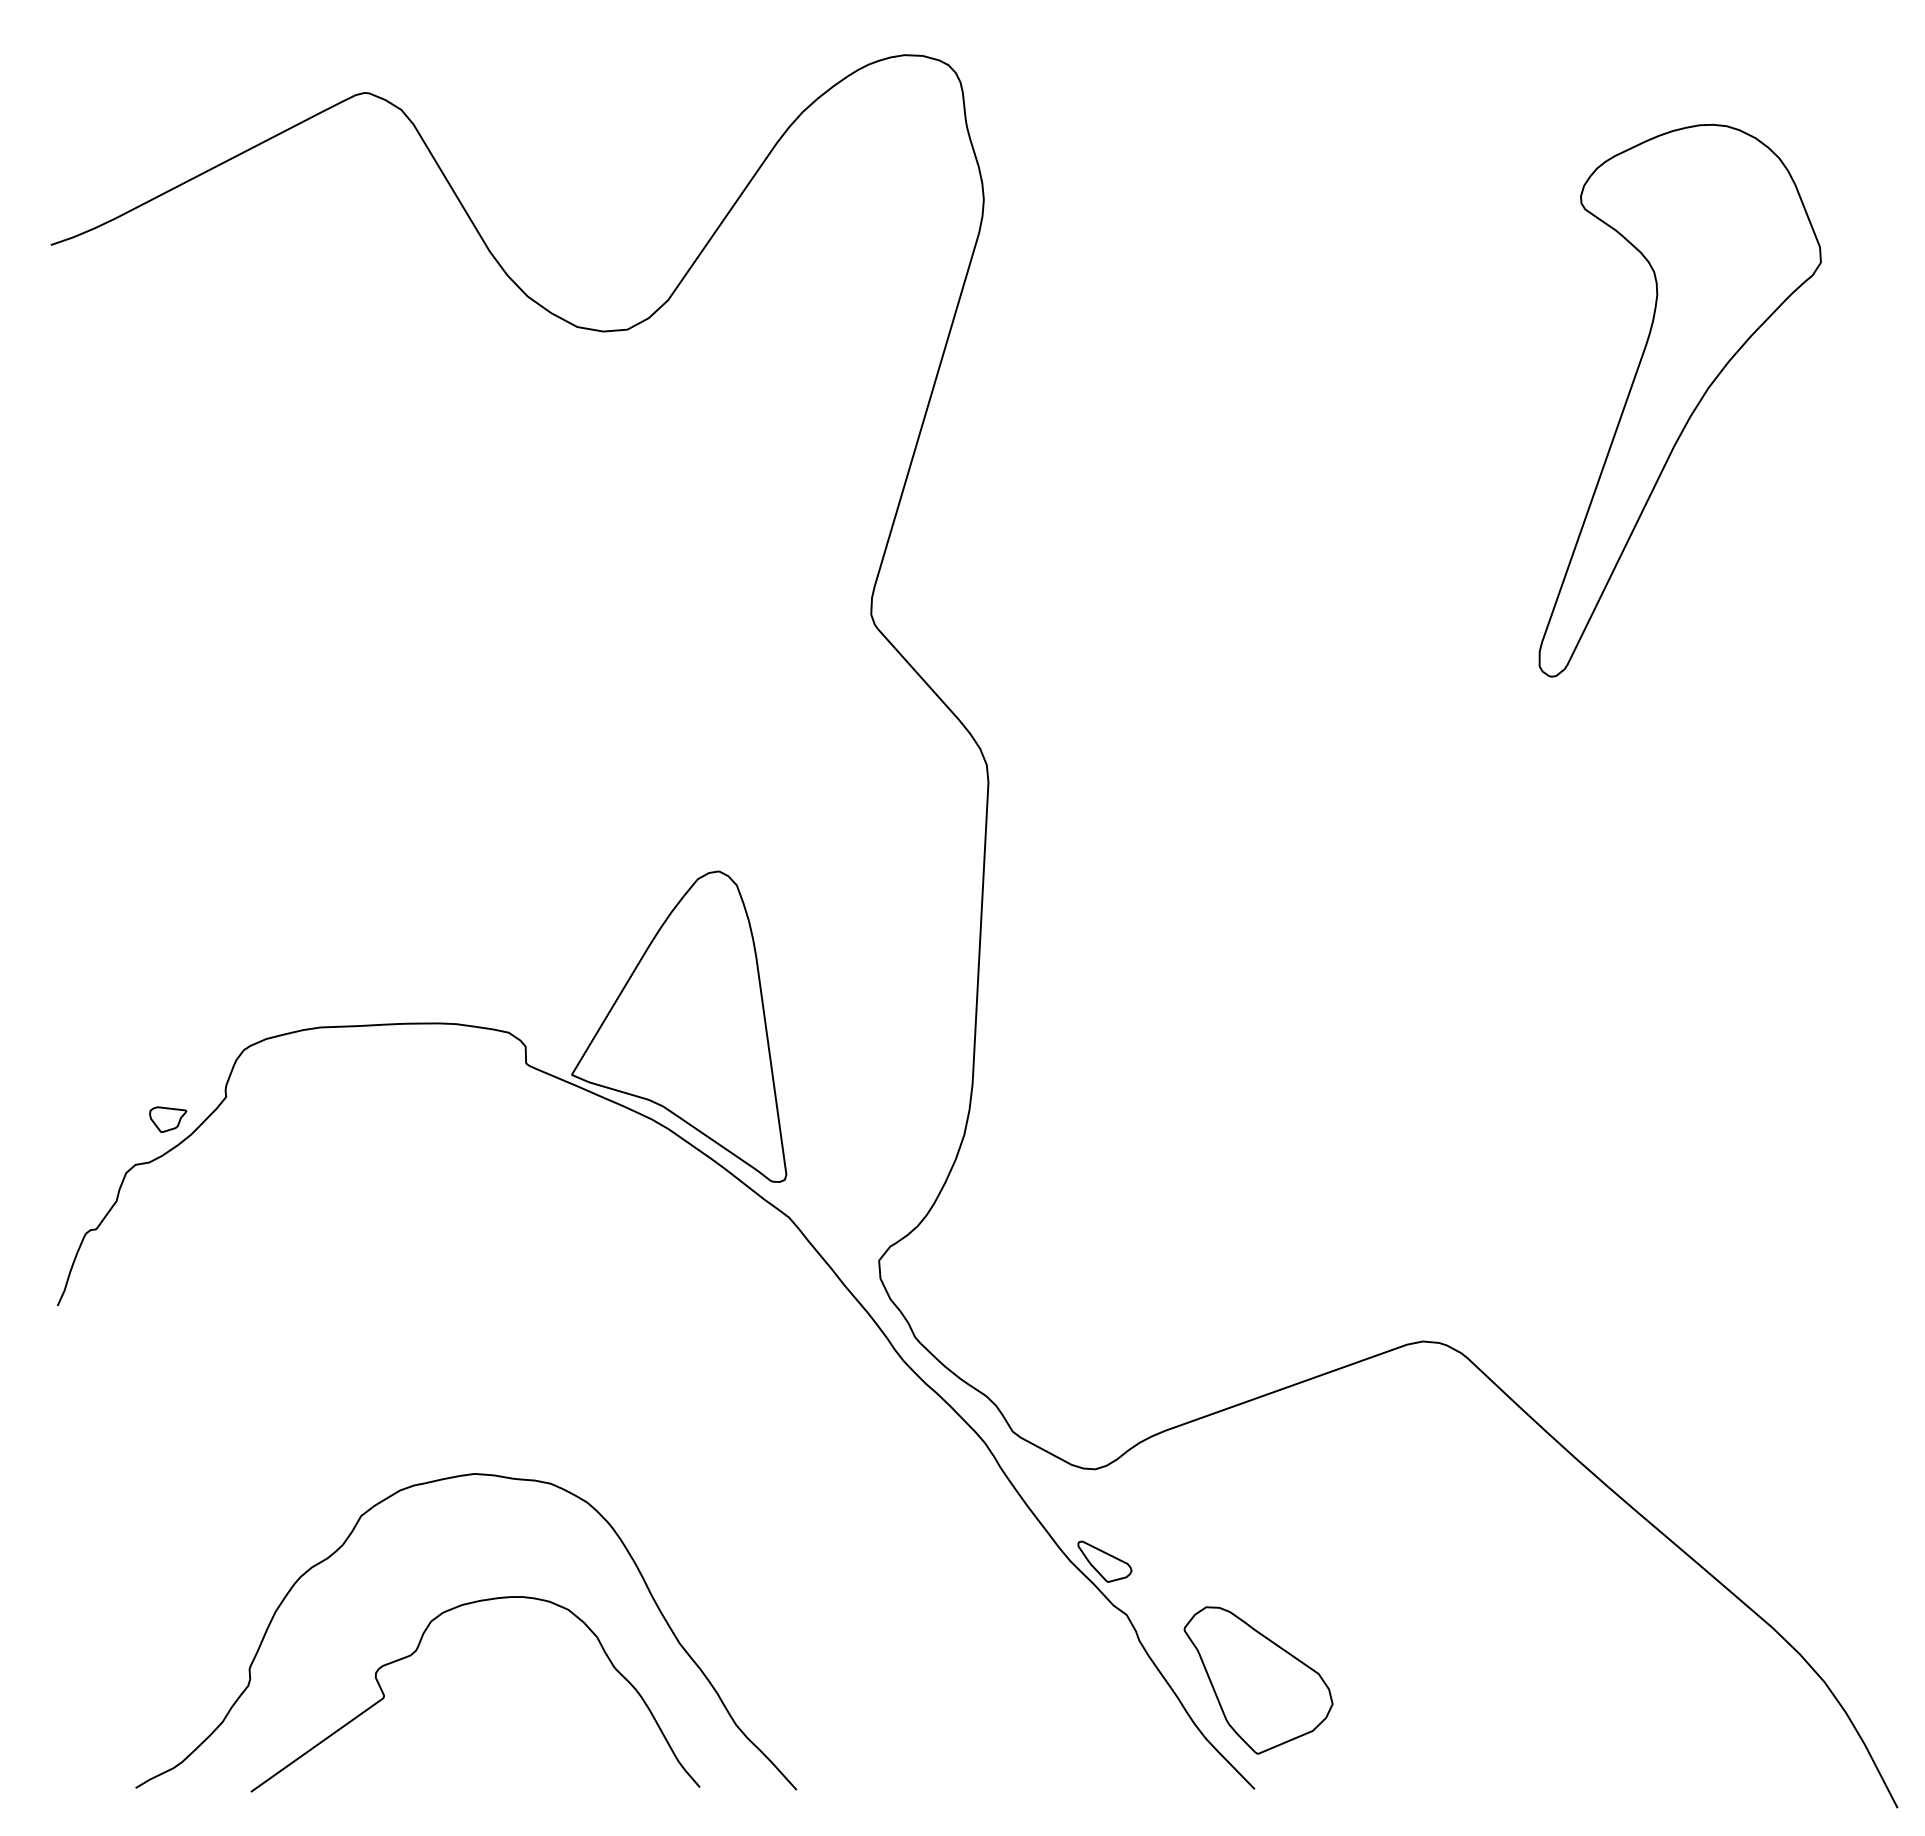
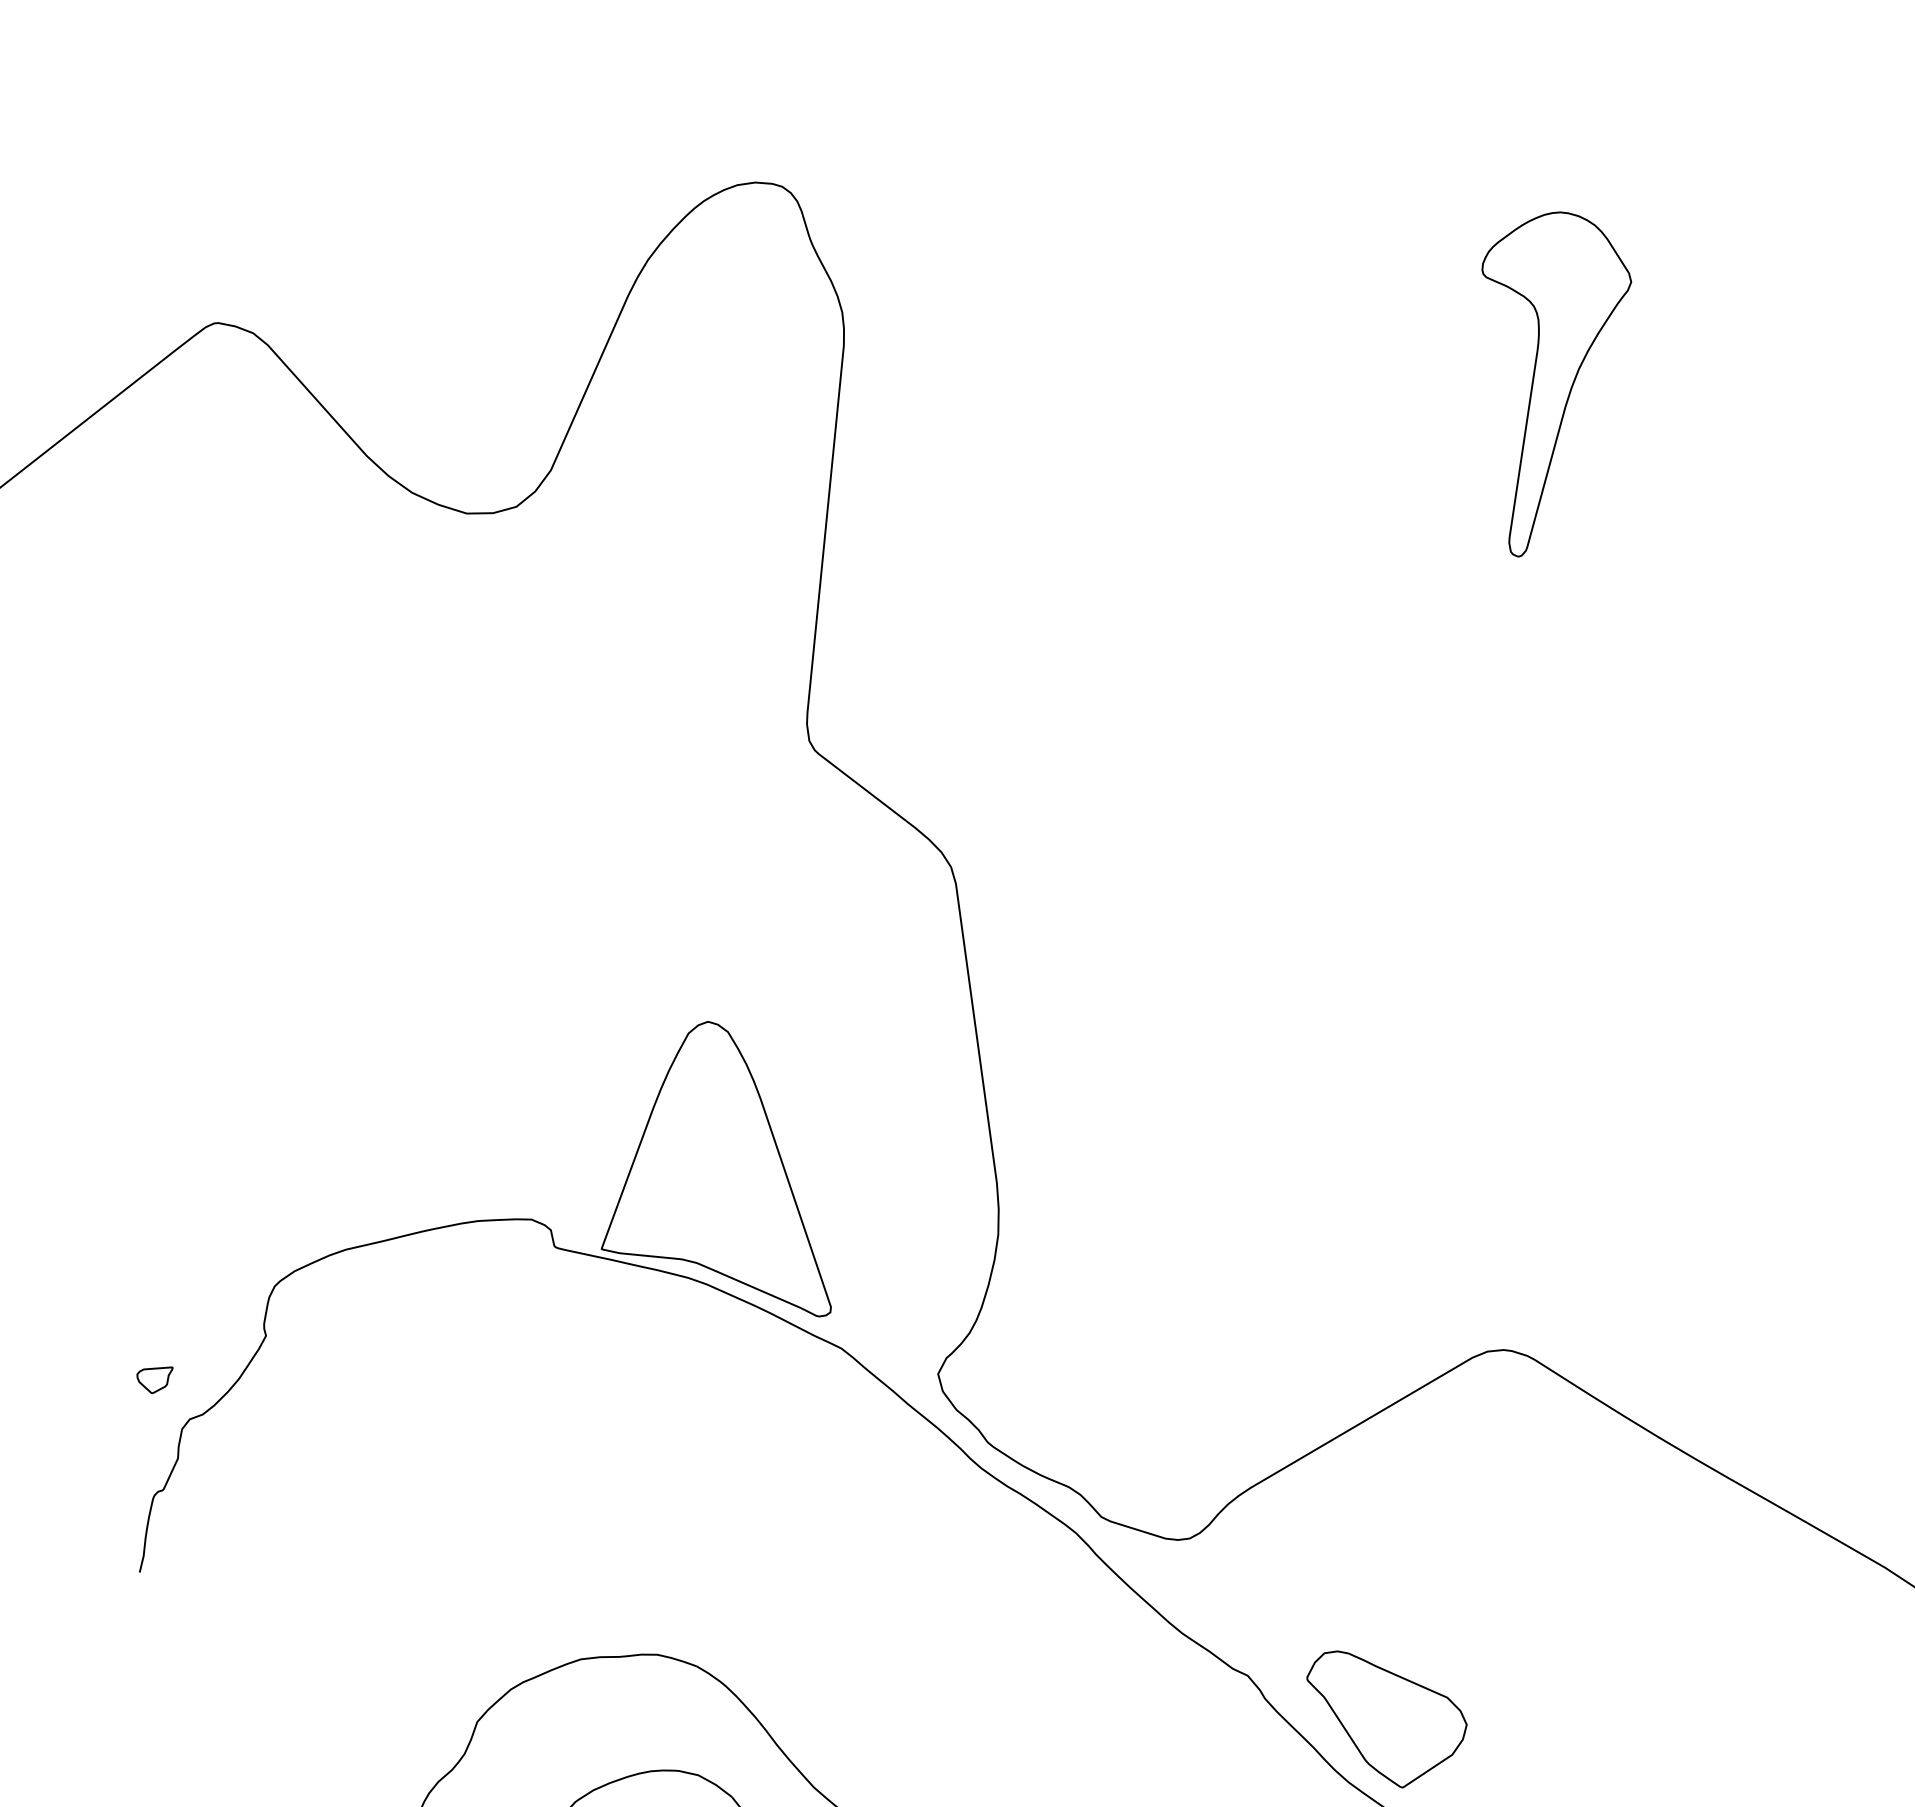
part: (1679, 400) -> (1563, 379), size x0.6
part: (168, 1119) -> (156, 1379), moved
part: (1104, 1561) -> (1215, 1627), removed

